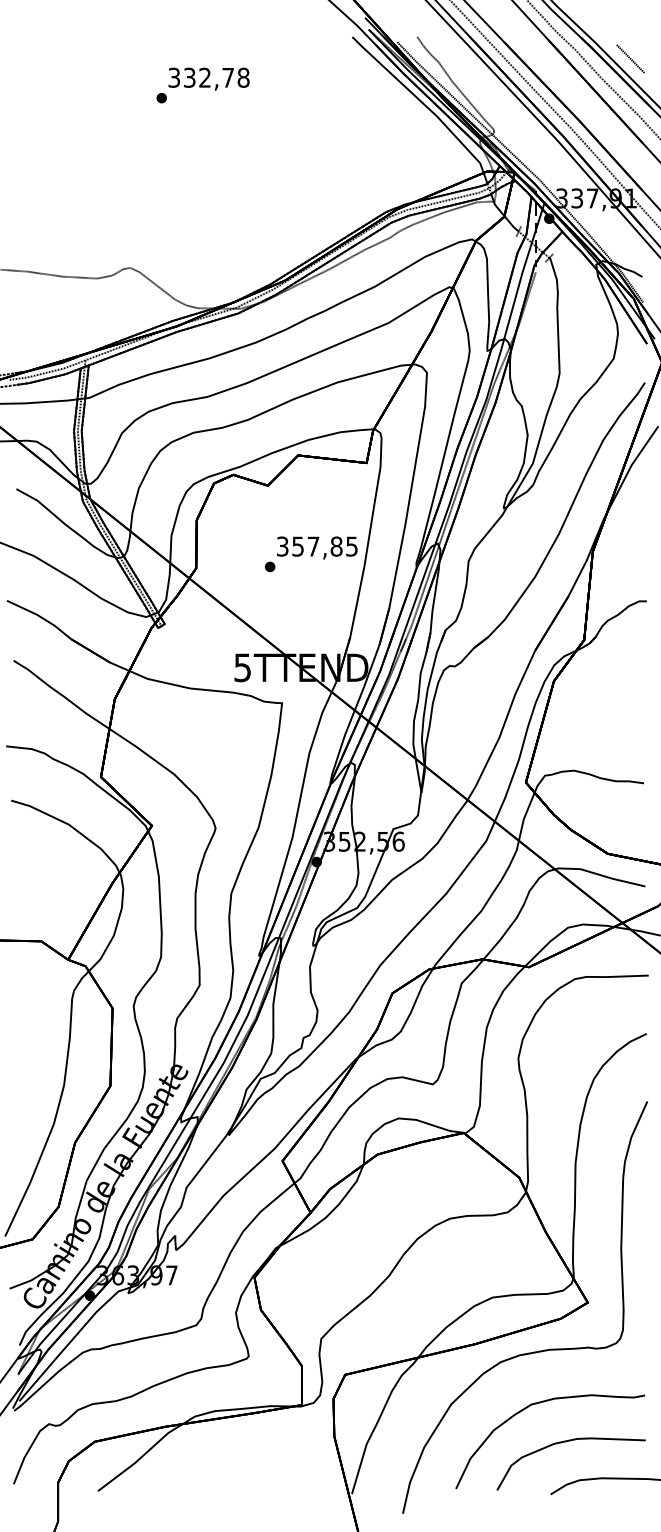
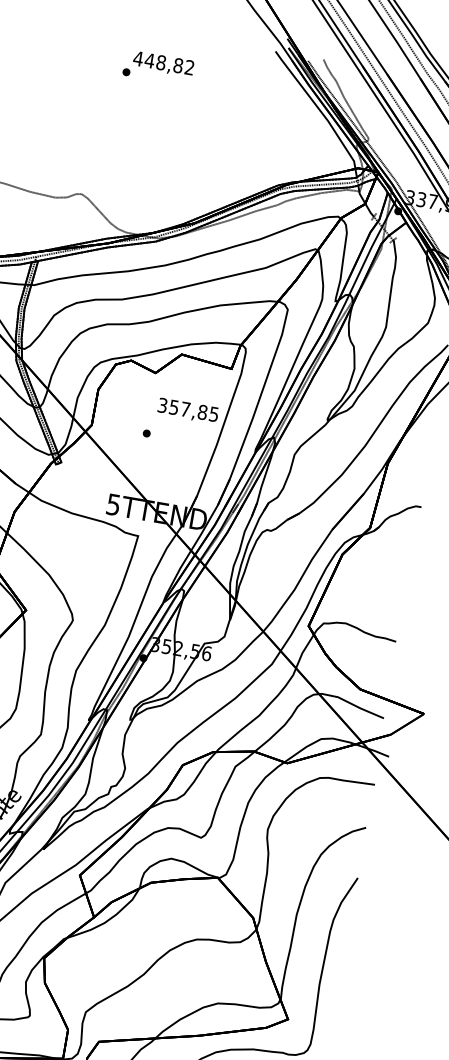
text: (208, 77) -> (163, 62), 332,78 -> 448,82
text: (317, 547) -> (188, 410), moved

